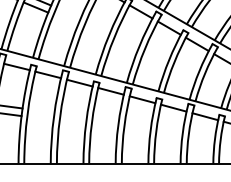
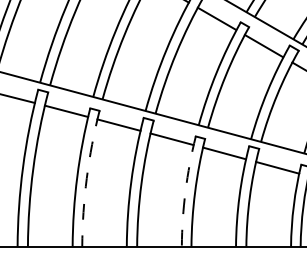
arc: (91, 122) -> (86, 177), solid -> dashed
arc: (150, 130) -> (185, 190), solid -> dashed

